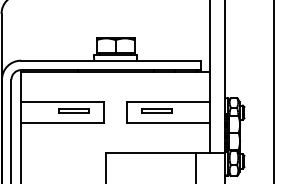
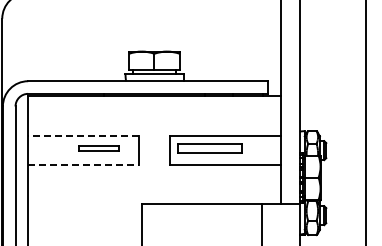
line: (61, 102) -> (82, 136), solid -> dashed
part: (156, 111) -> (209, 148), size x1.6
line: (62, 123) -> (83, 164), solid -> dashed

